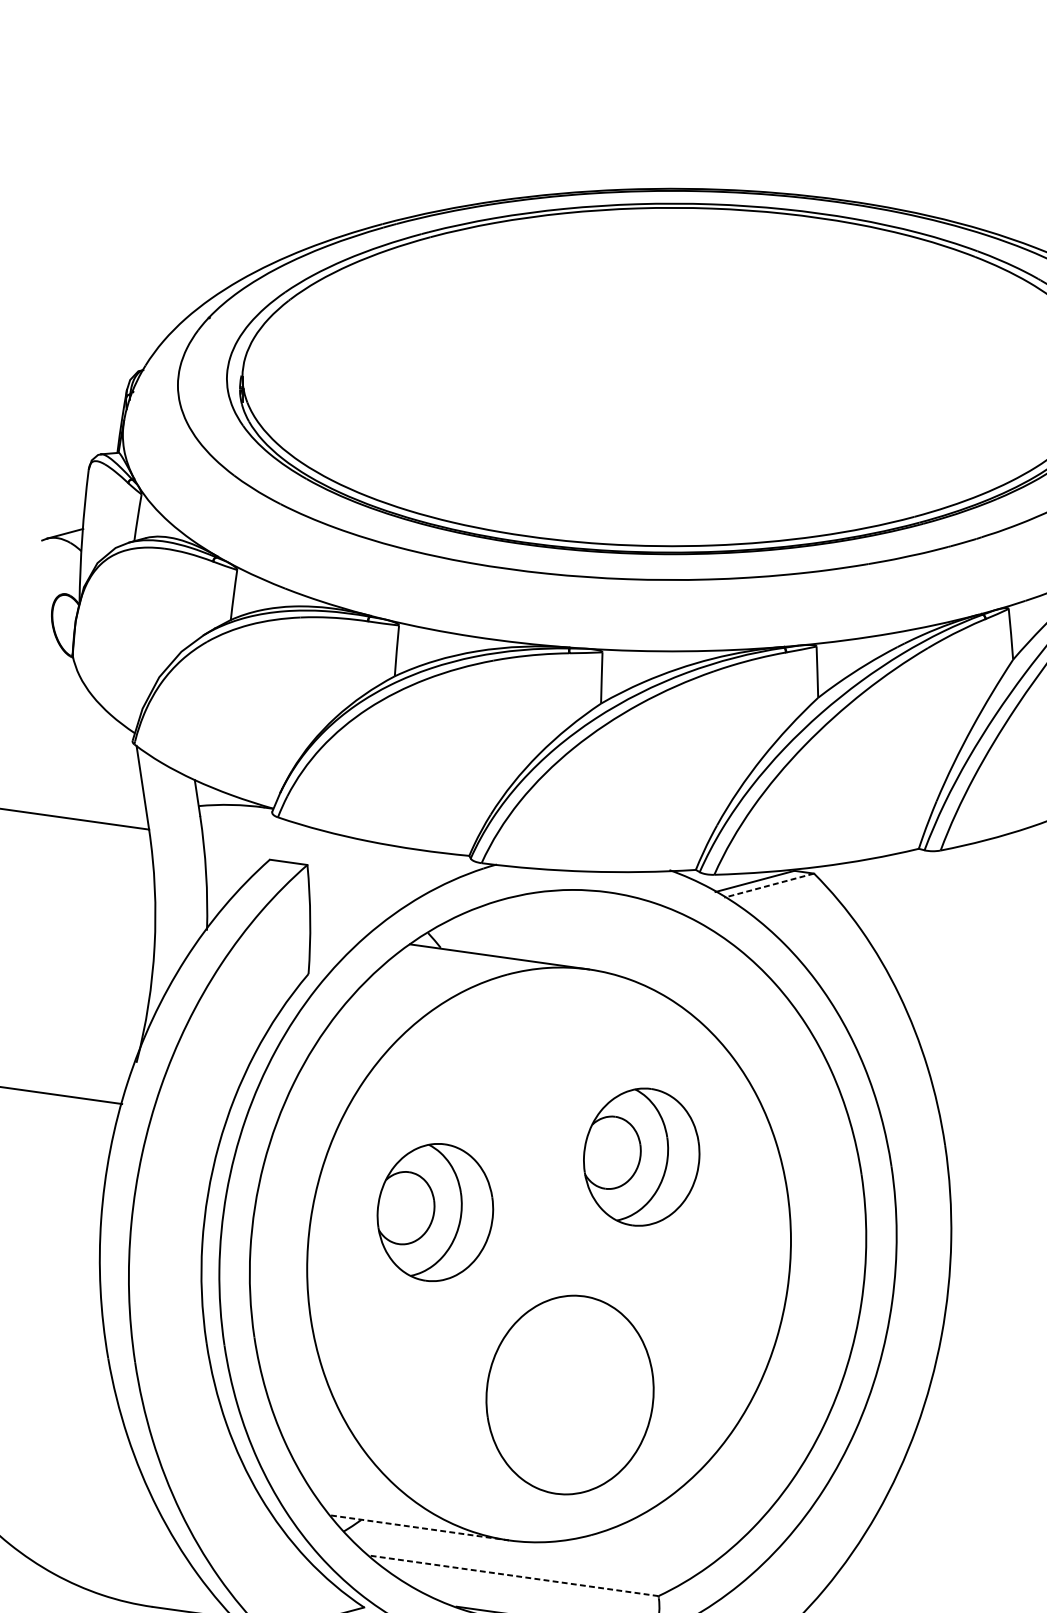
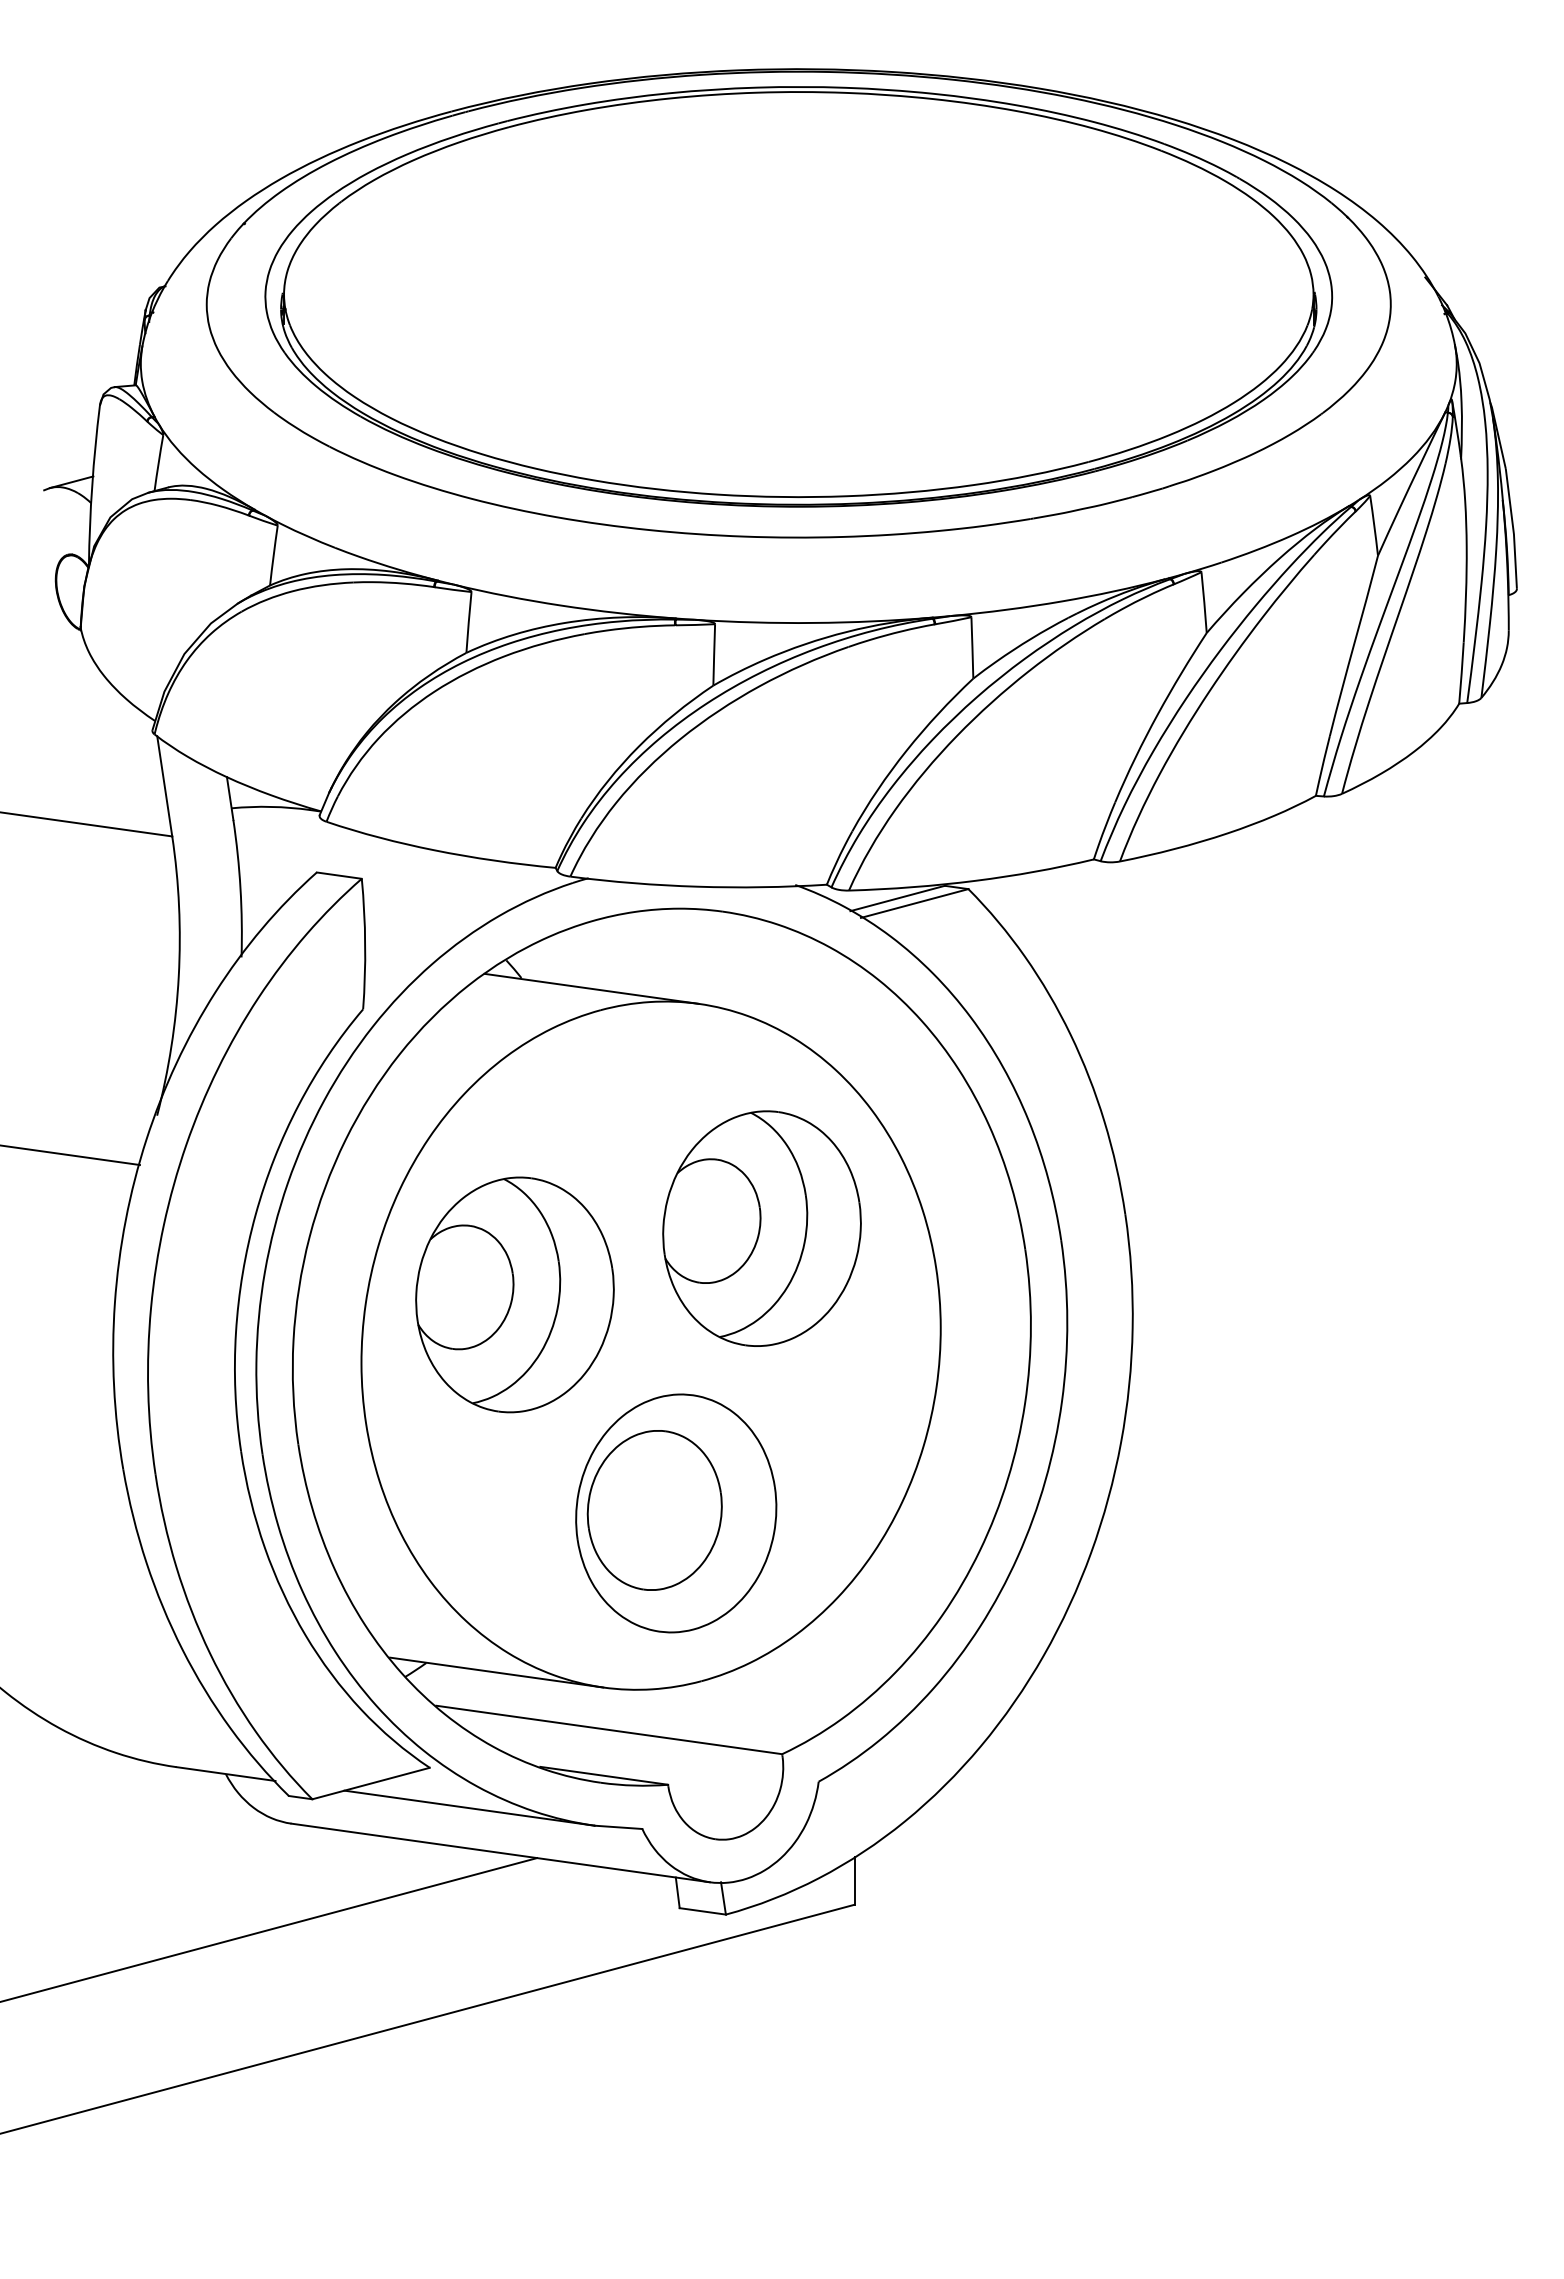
line: (769, 885) -> (914, 903), dashed -> solid
part: (641, 1157) -> (761, 1228), size x1.43
part: (434, 1212) -> (514, 1294), size x1.43
part: (551, 1392) -> (654, 1510), added
line: (419, 1527) -> (496, 1672), dashed -> solid
line: (514, 1575) -> (609, 1729), dashed -> solid

